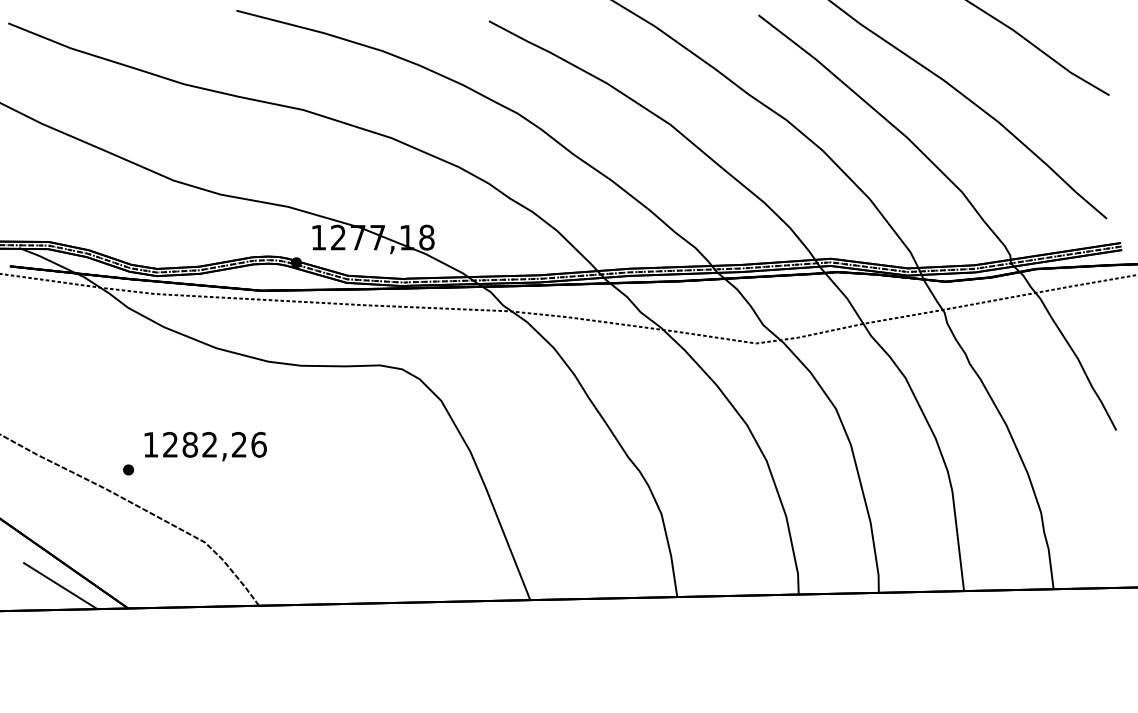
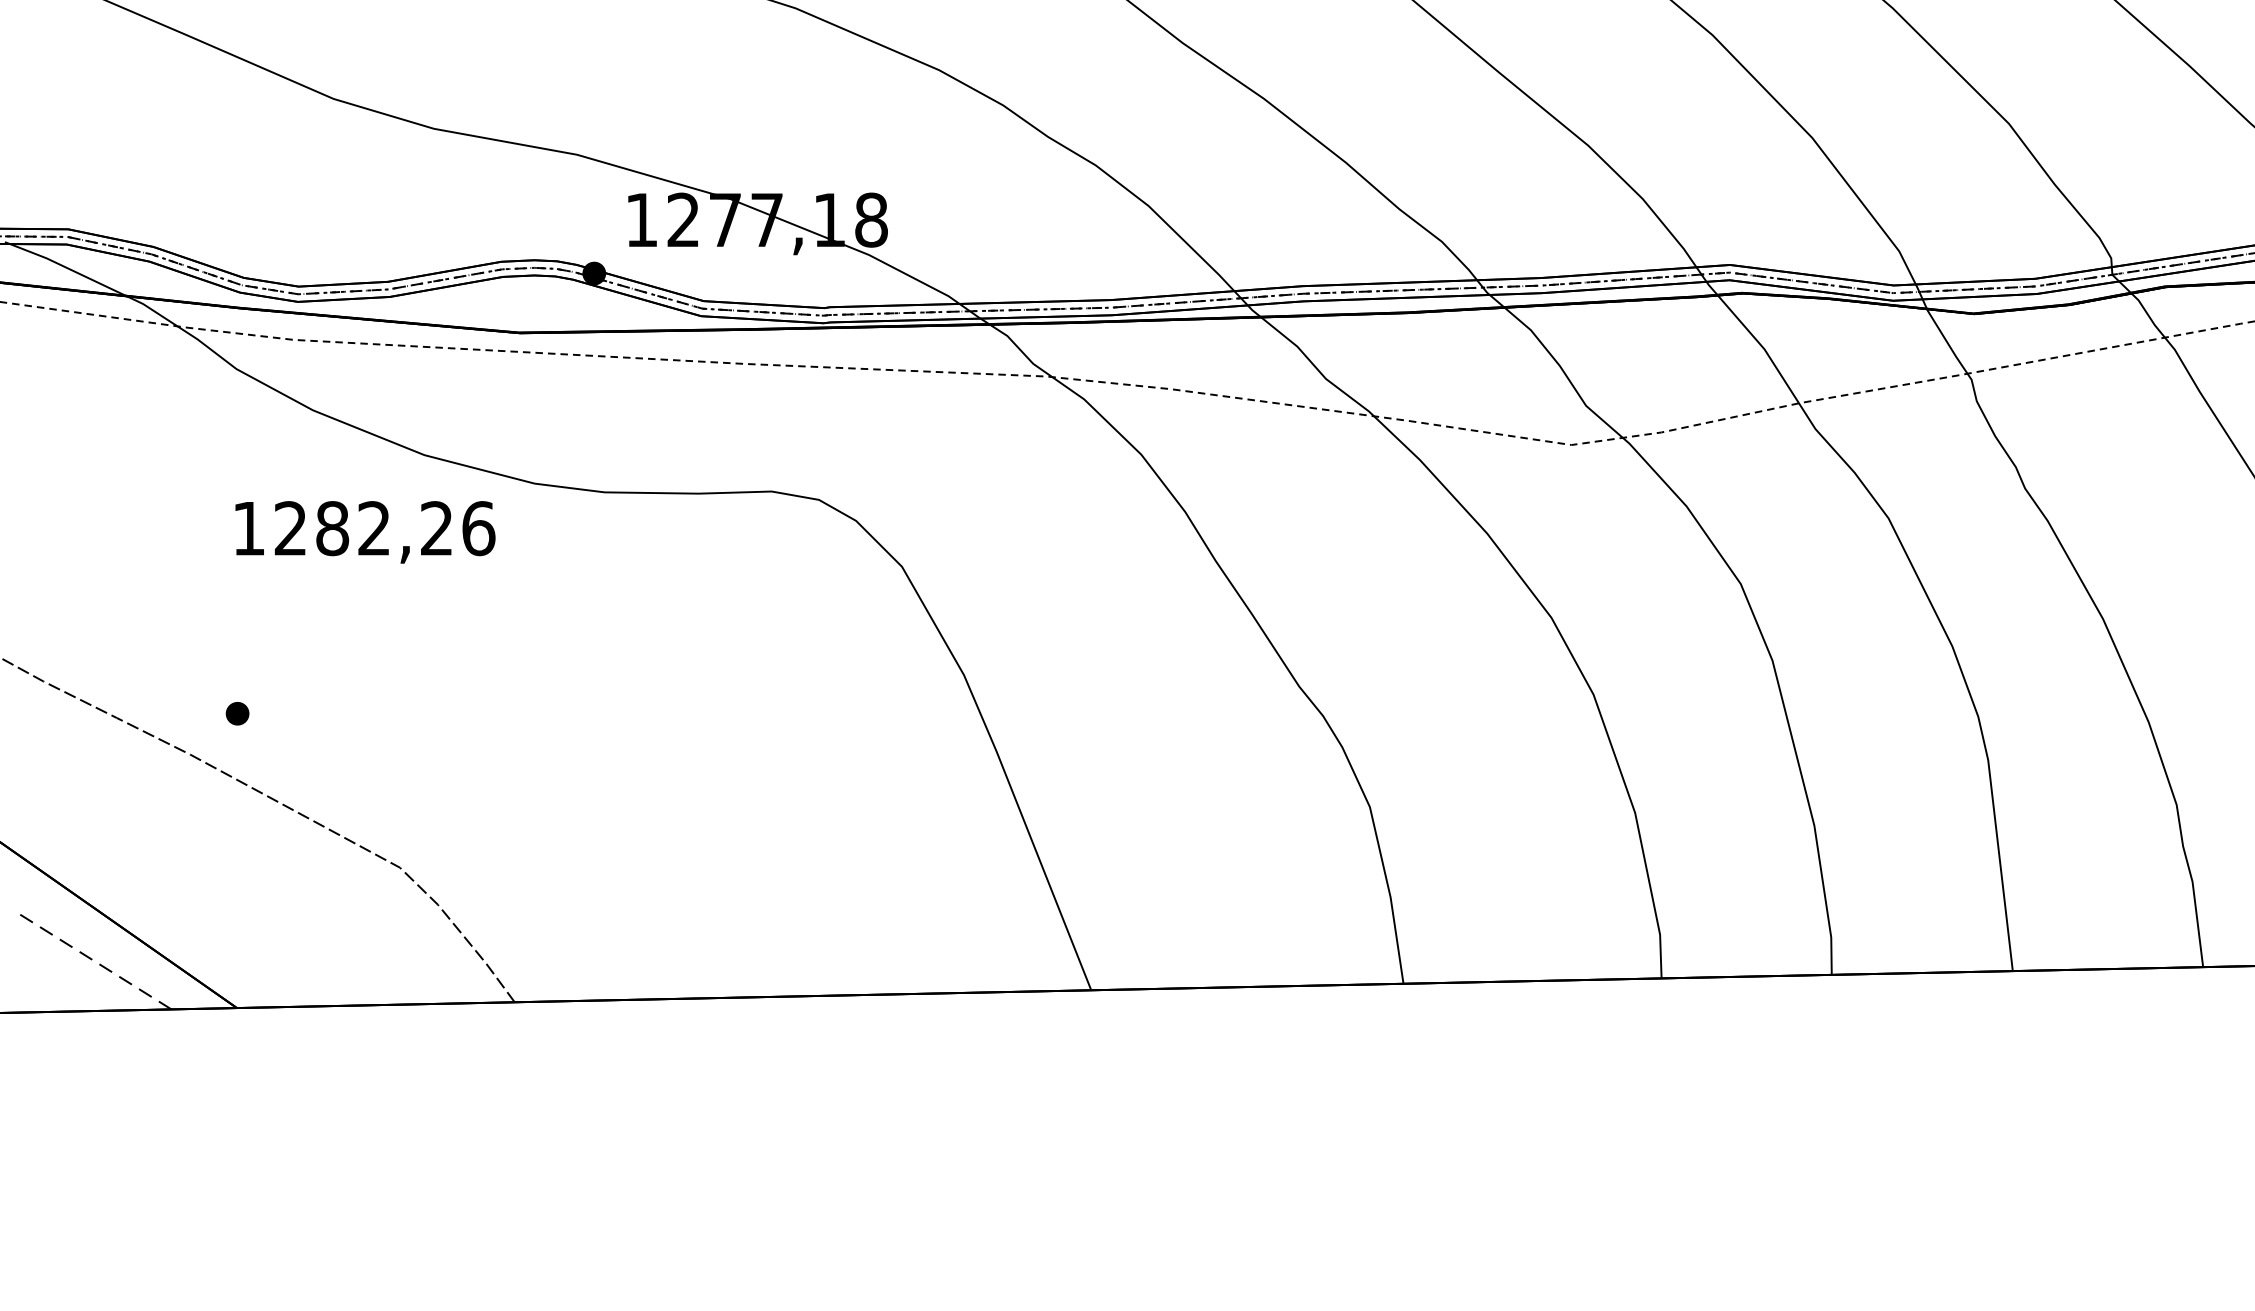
text: (205, 446) -> (364, 532), moved
line: (60, 585) -> (92, 959), solid -> dashed

